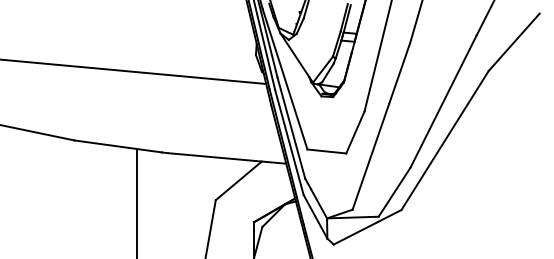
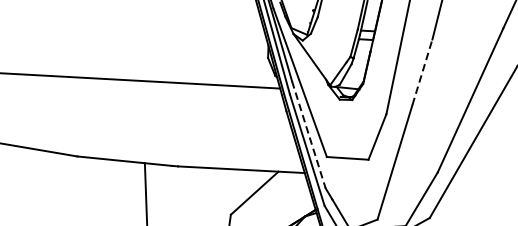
line: (399, 73) -> (422, 72), solid -> dashed
line: (291, 128) -> (308, 135), solid -> dashed

